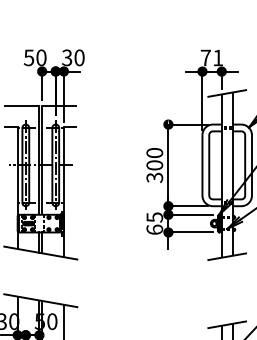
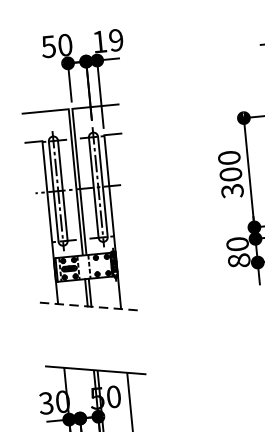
text: (73, 57) -> (108, 40), 30 -> 19
text: (154, 223) -> (238, 252), 65 -> 80
line: (41, 253) -> (90, 307), solid -> dashed

